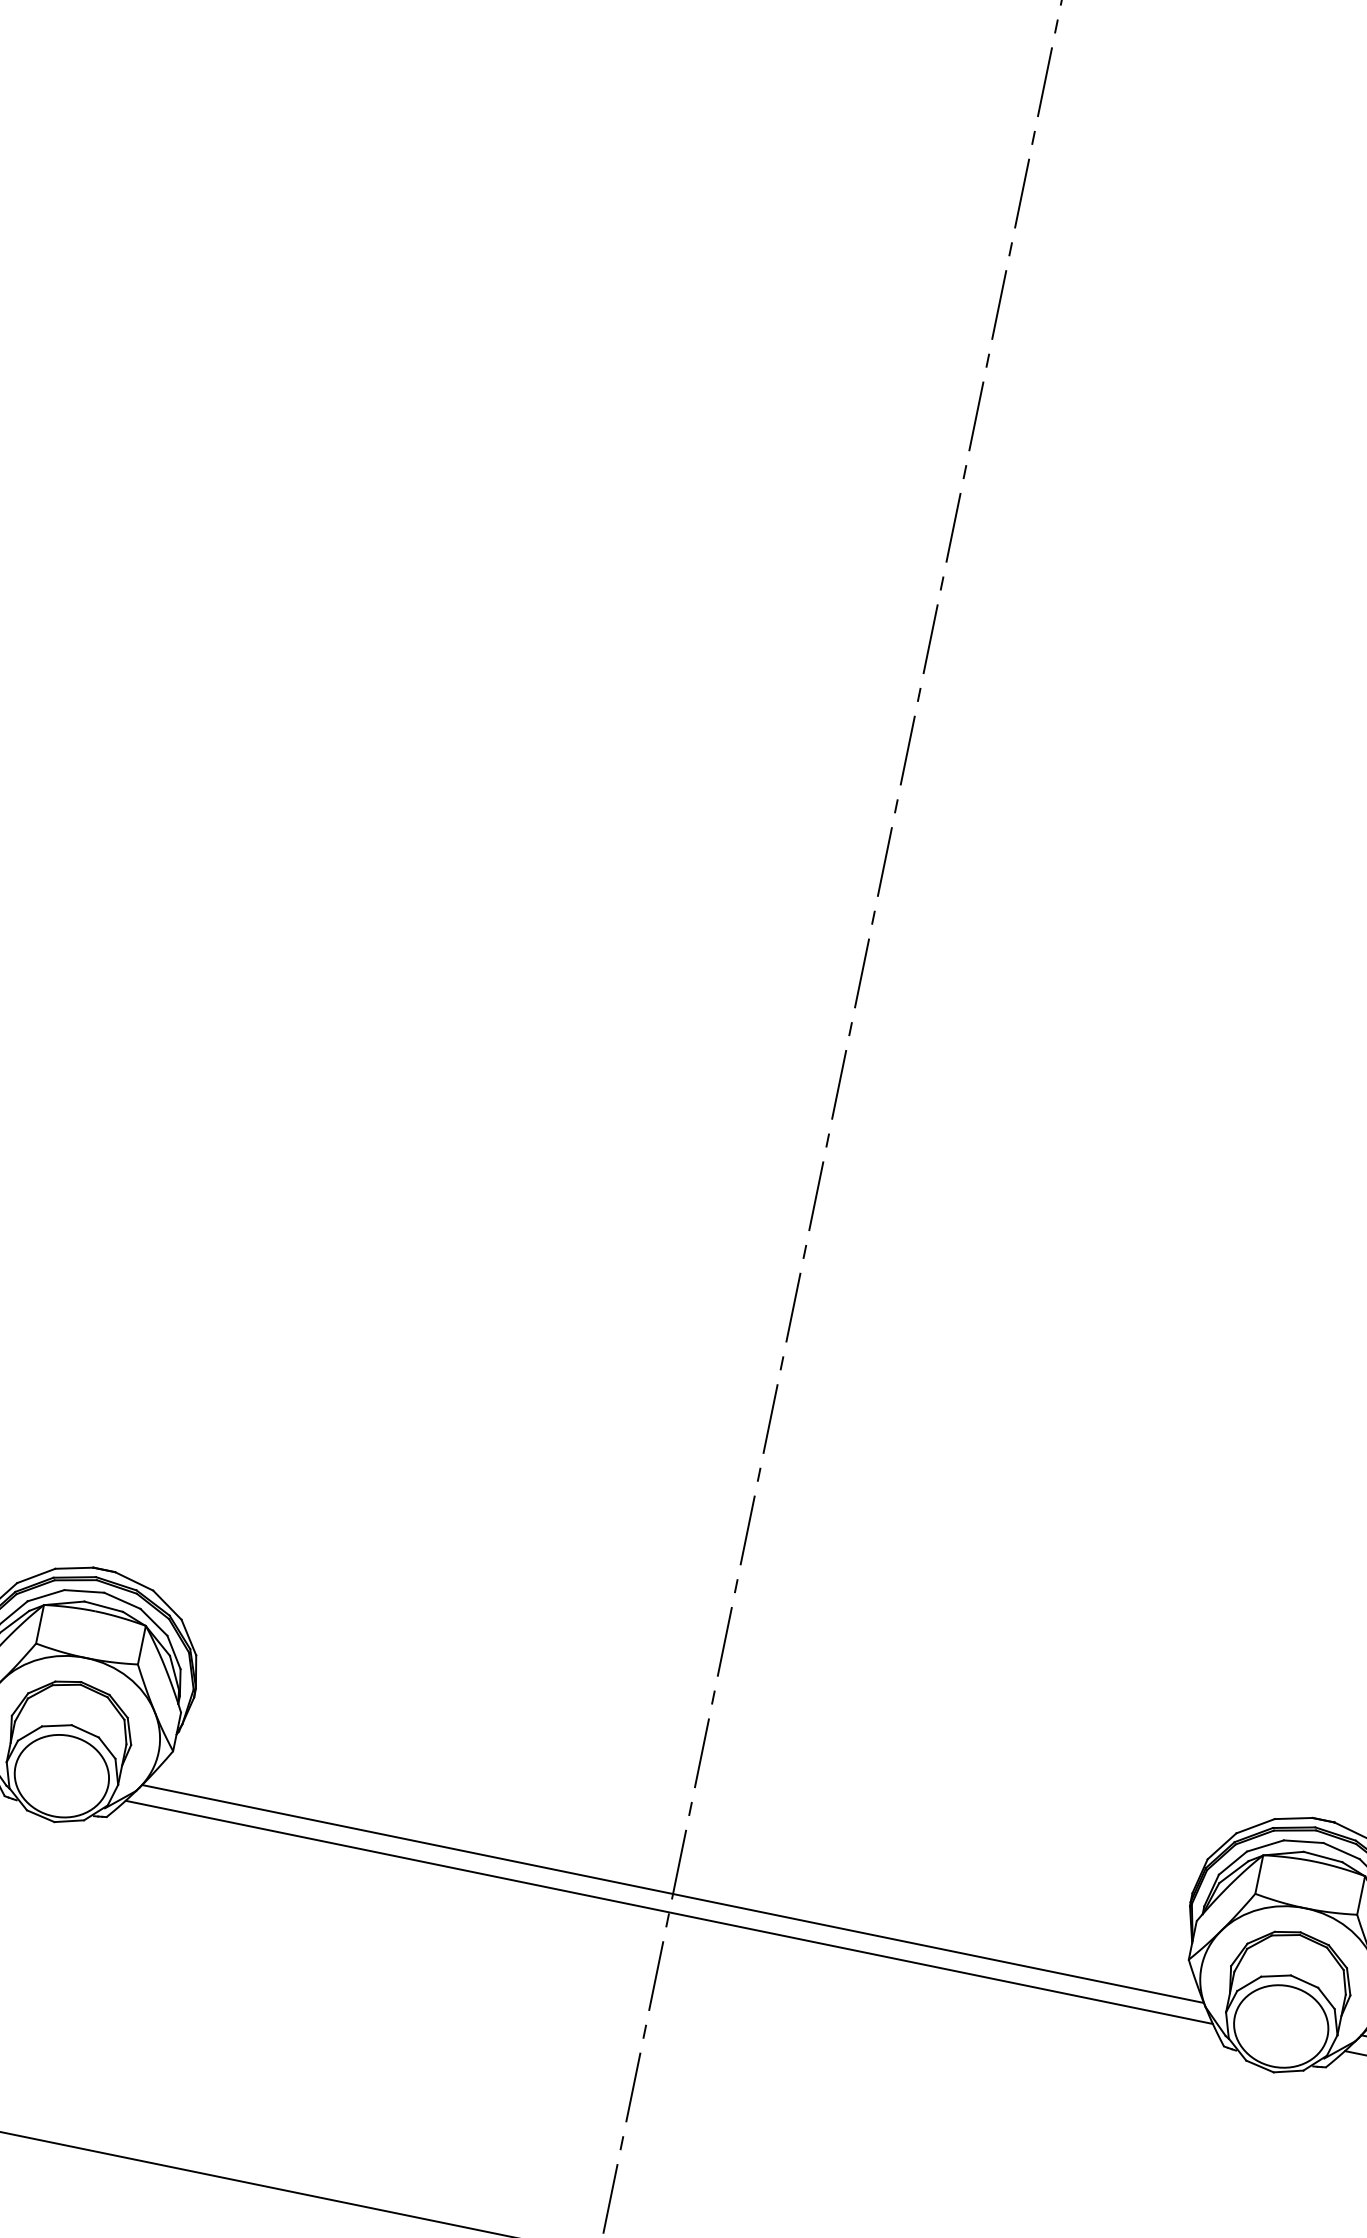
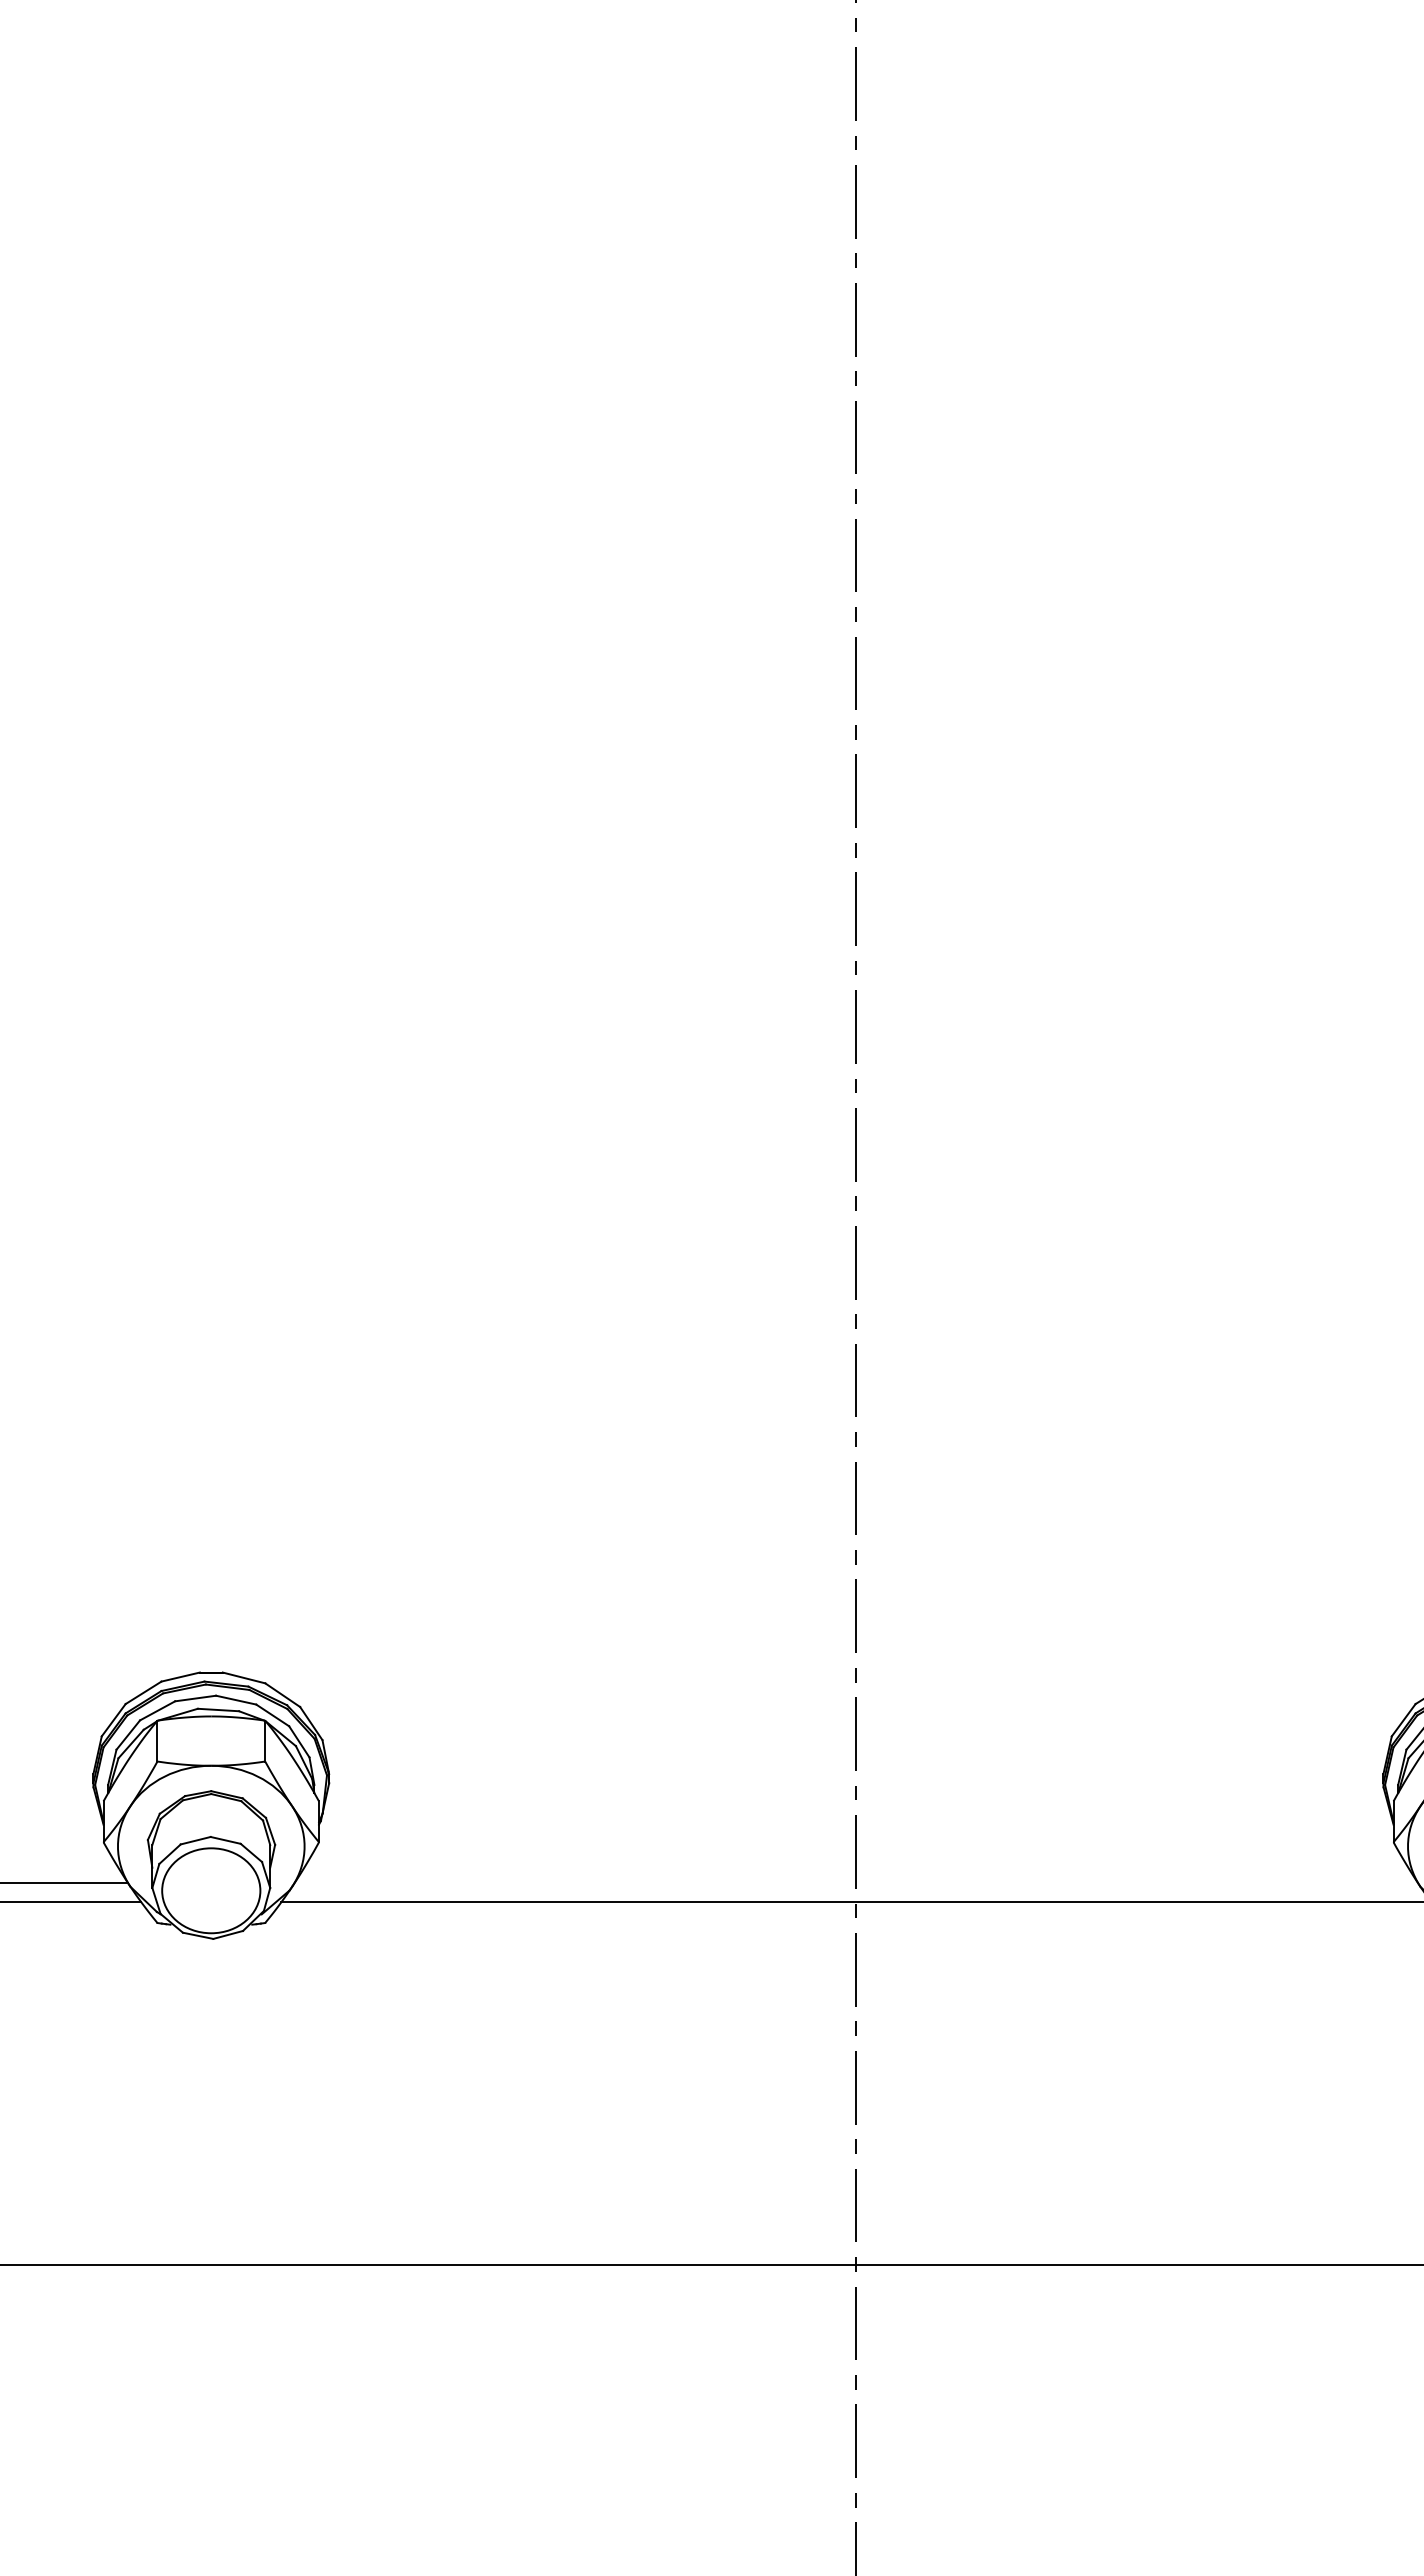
line: (672, 1894) -> (855, 1883), removed

